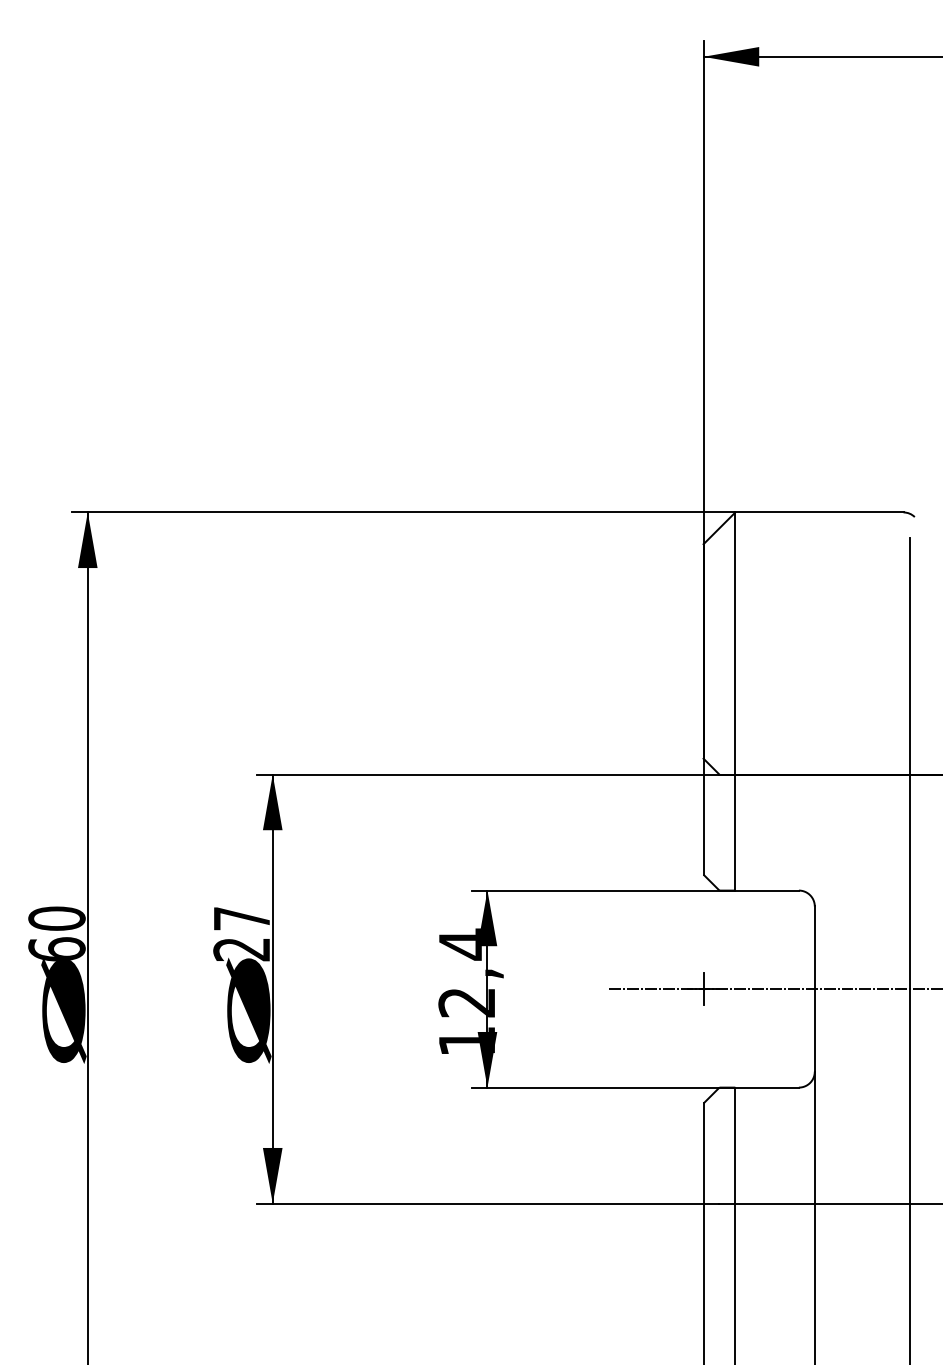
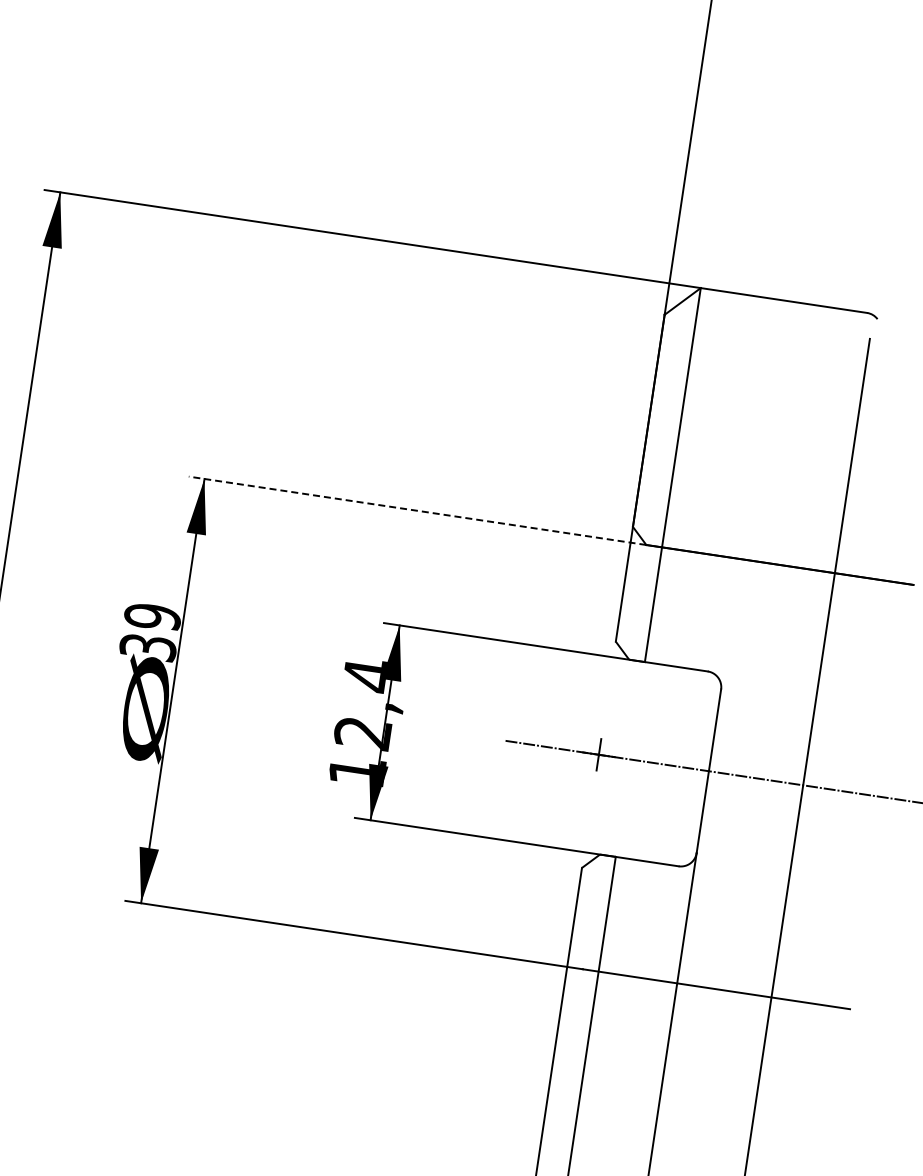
line: (487, 774) -> (416, 510), solid -> dashed
text: (241, 933) -> (150, 631), 27 -> 39

